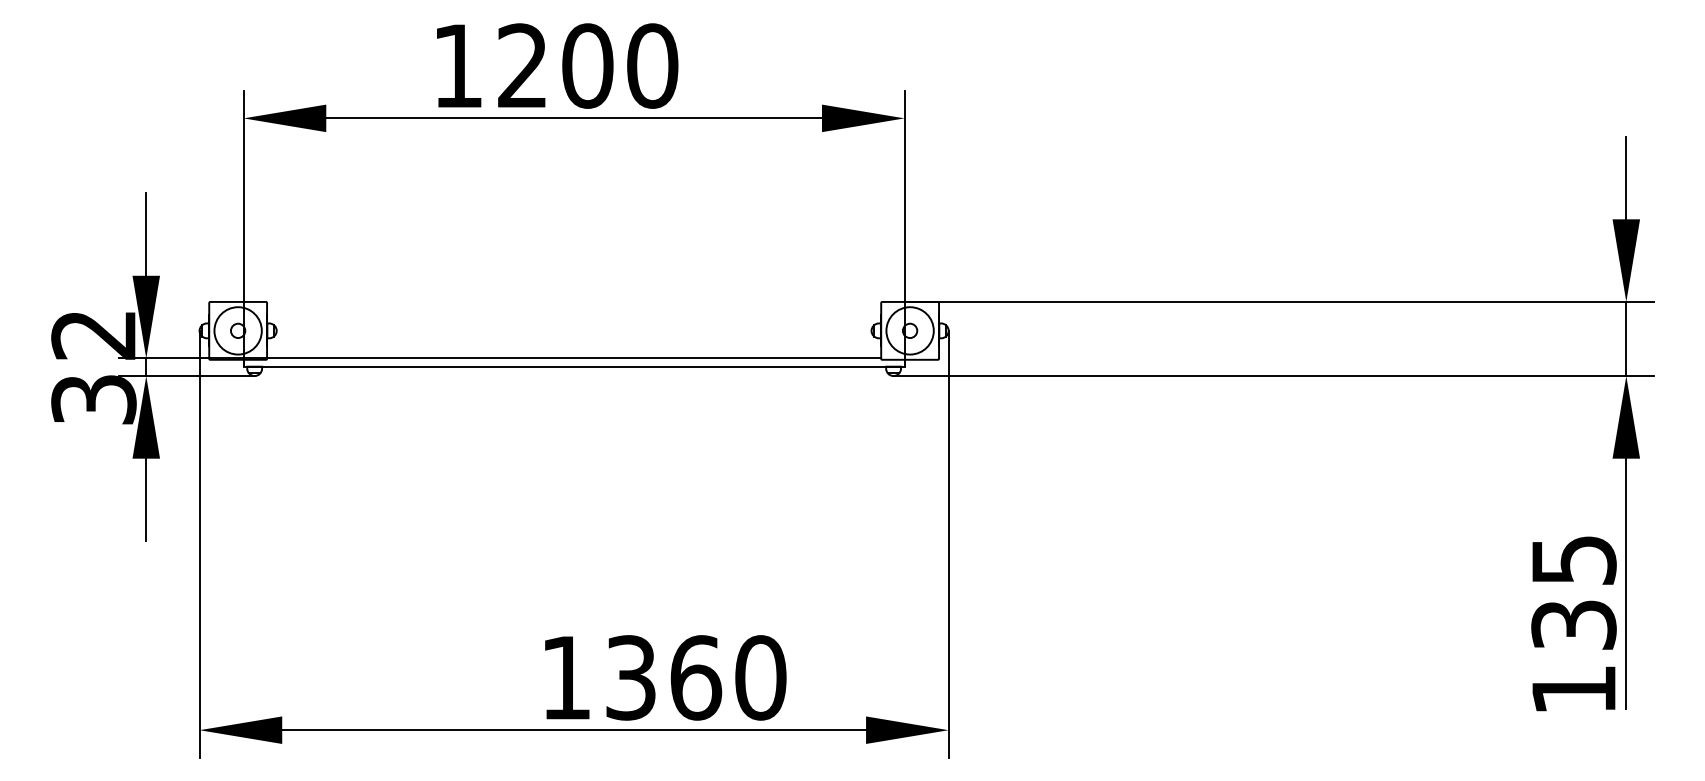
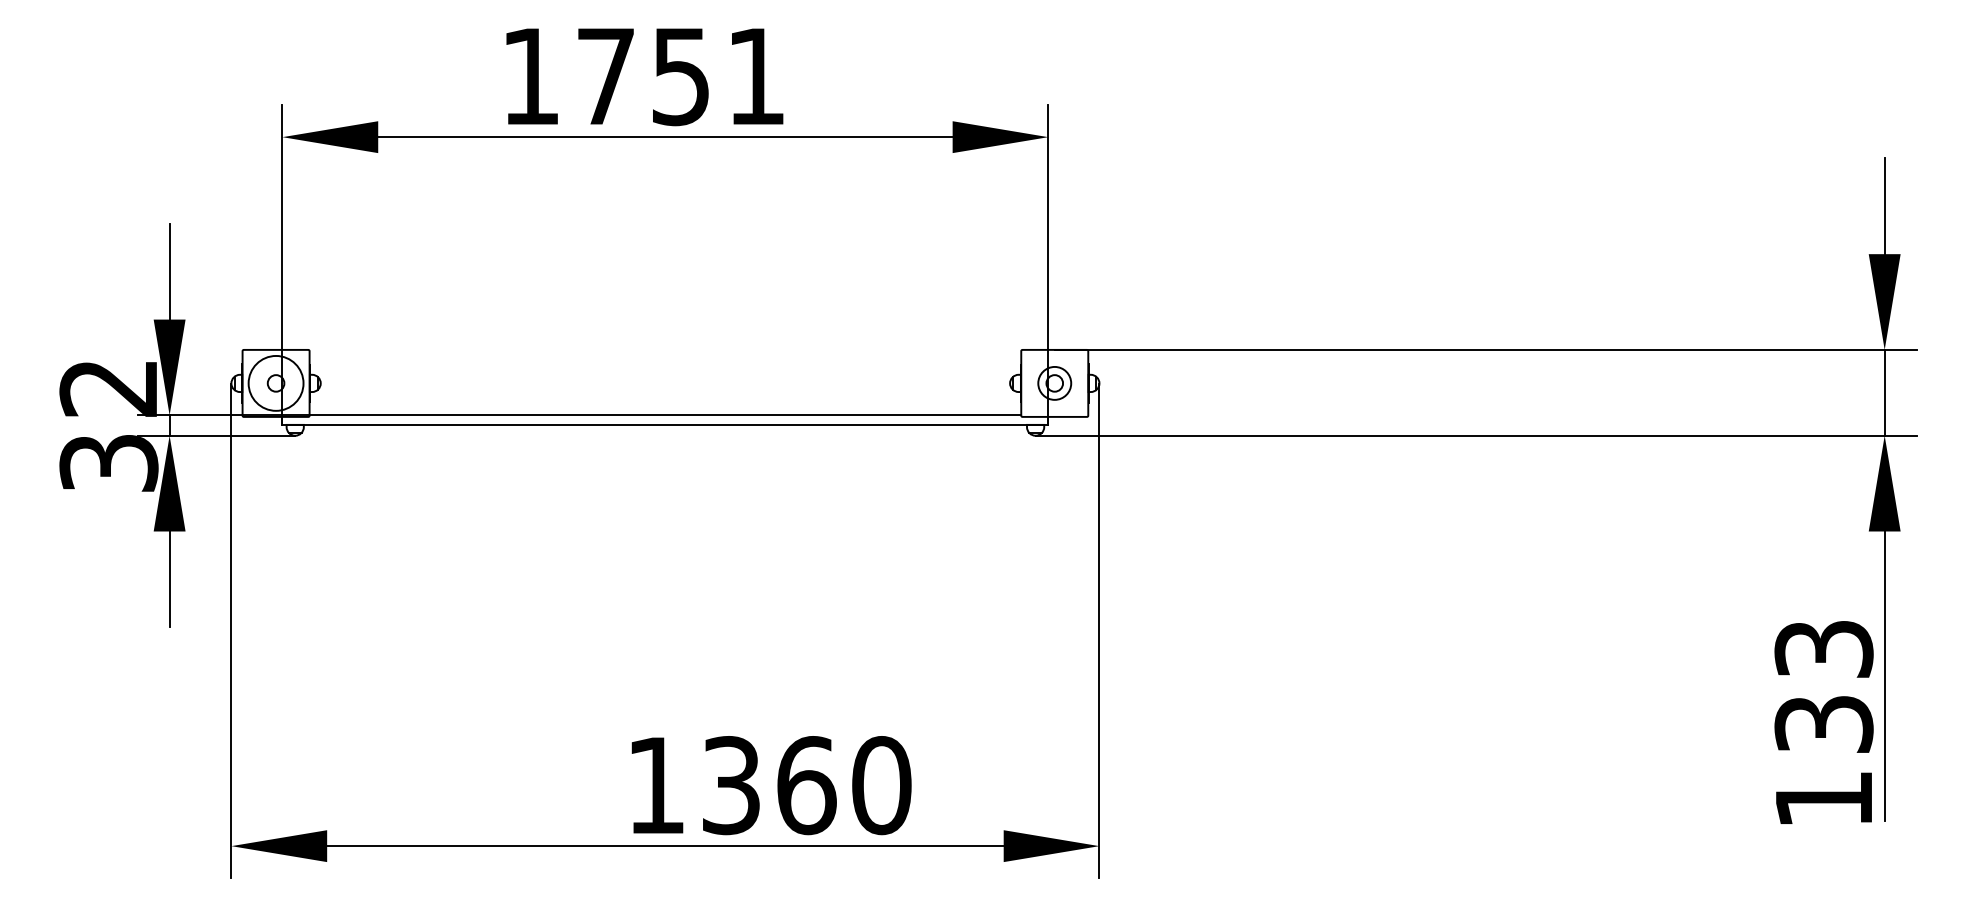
text: (588, 65) -> (682, 75), 1200 -> 1751
circle: (909, 330) -> (1054, 382), size x0.6
text: (1573, 560) -> (1823, 649), 135 -> 133

